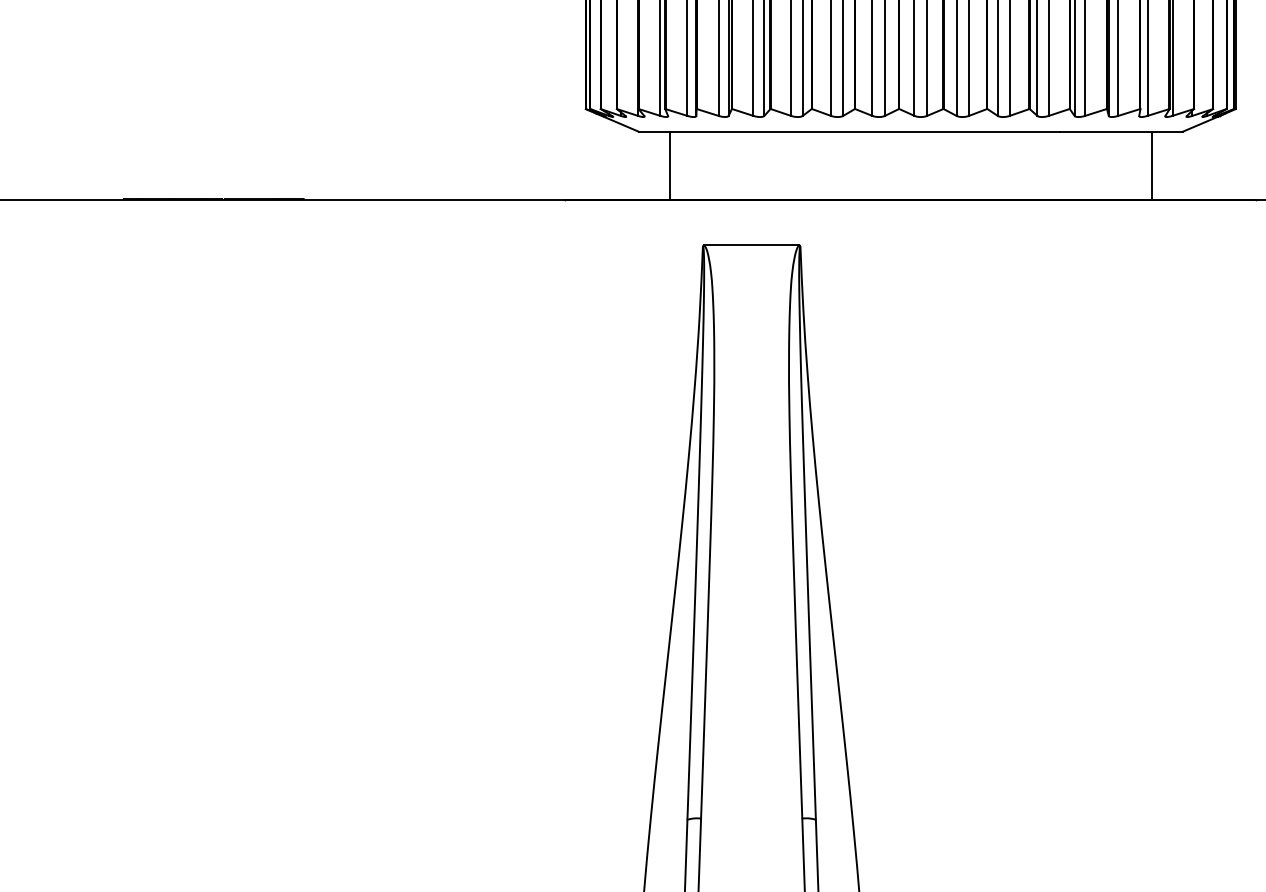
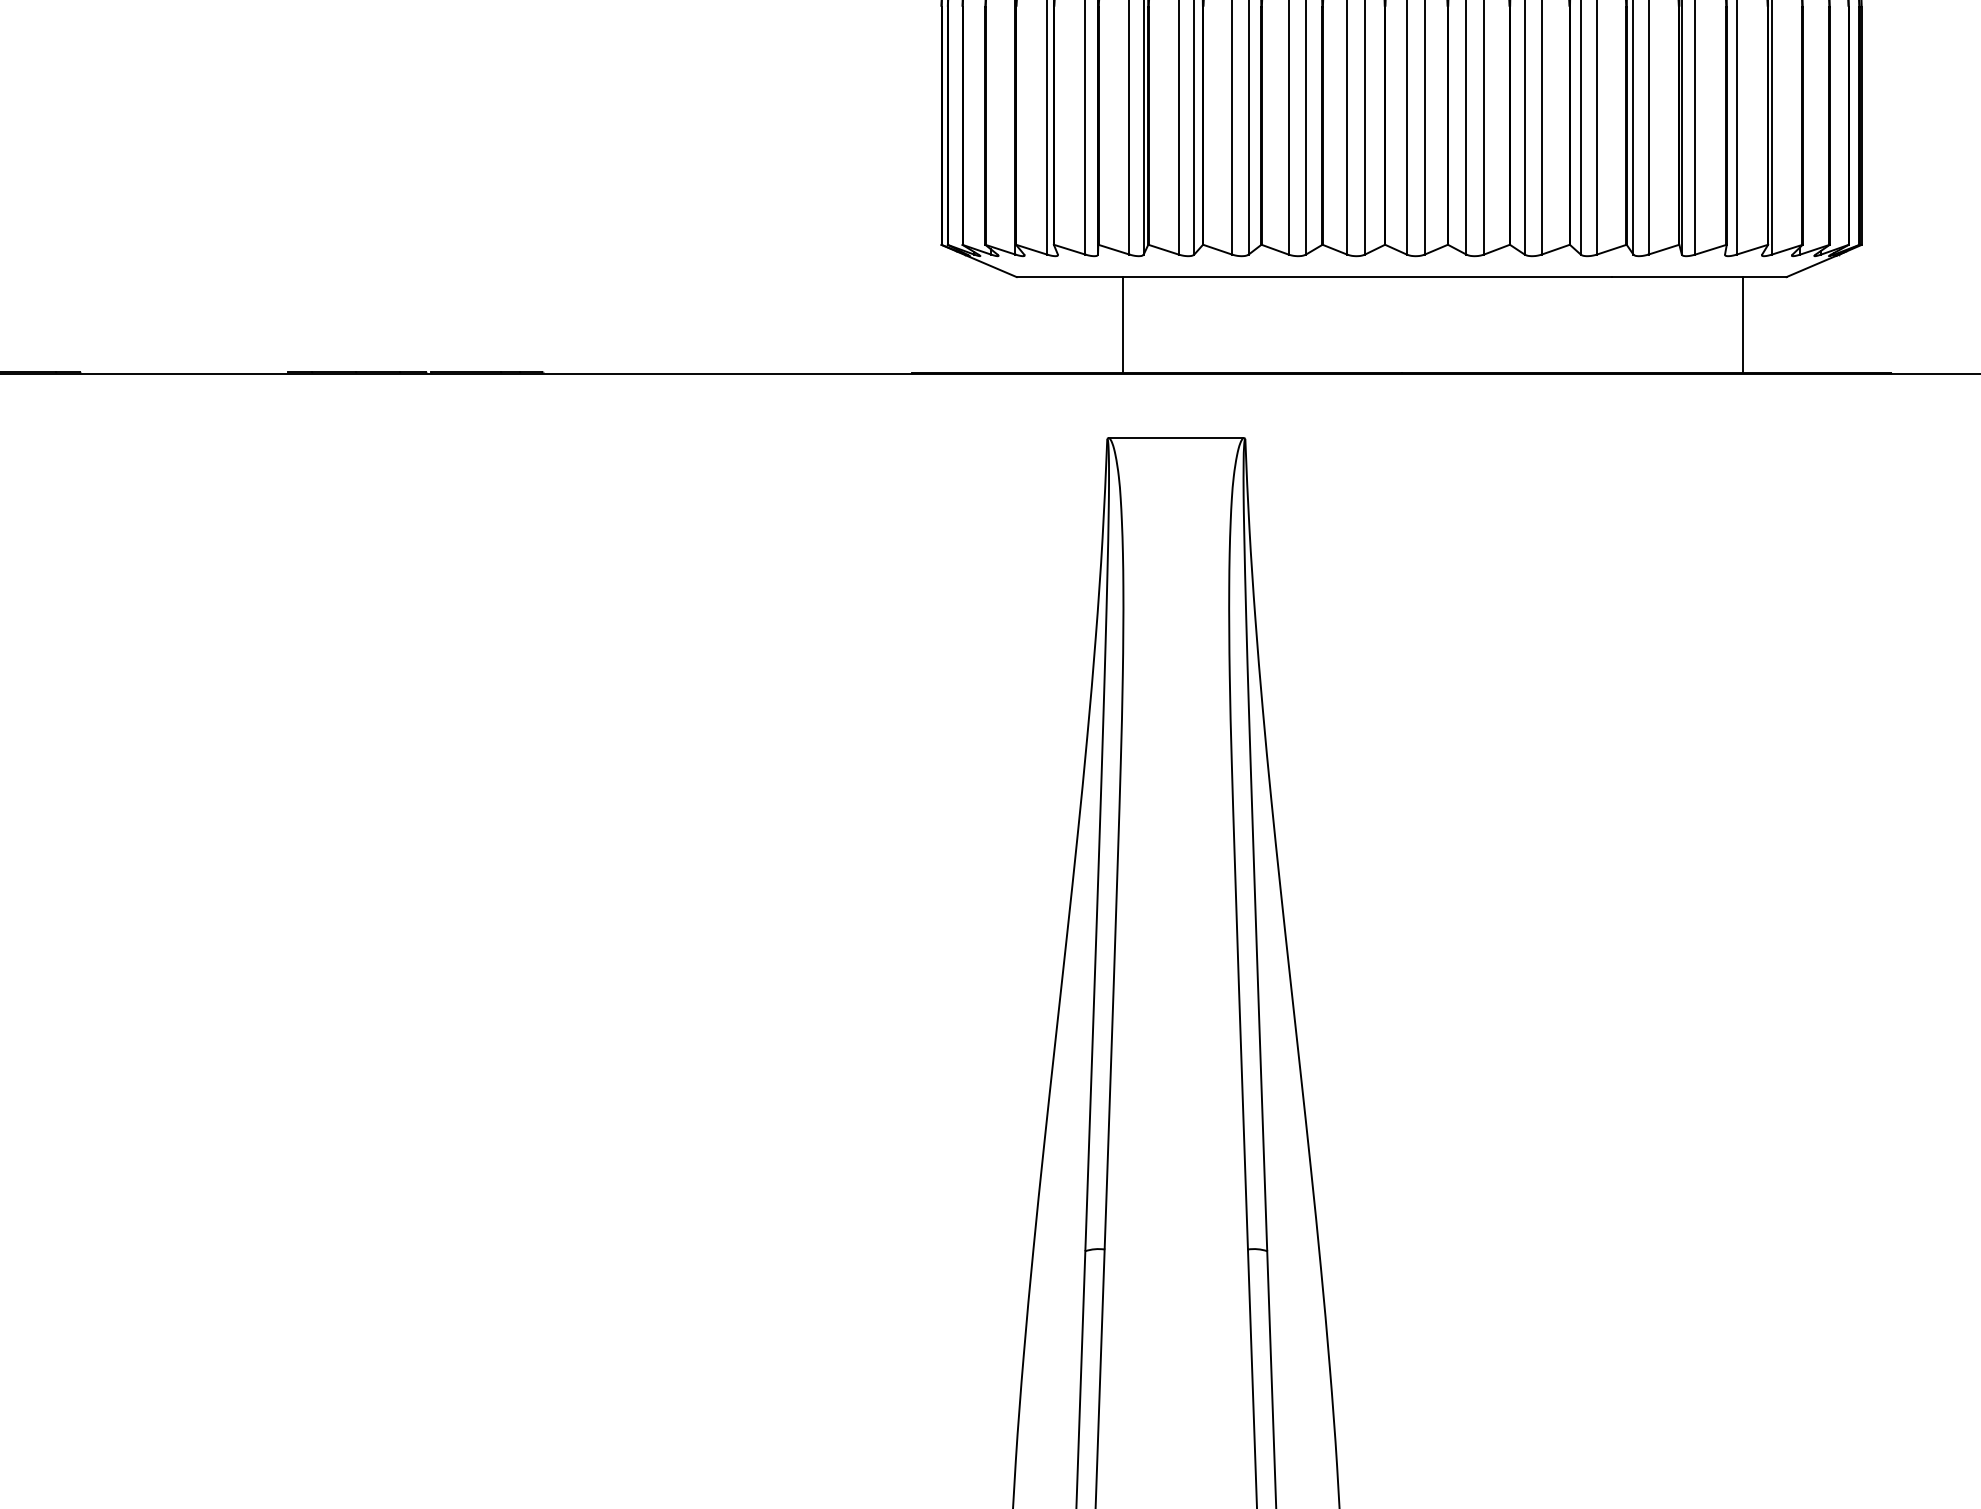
line: (669, 165) -> (1123, 325), moved

